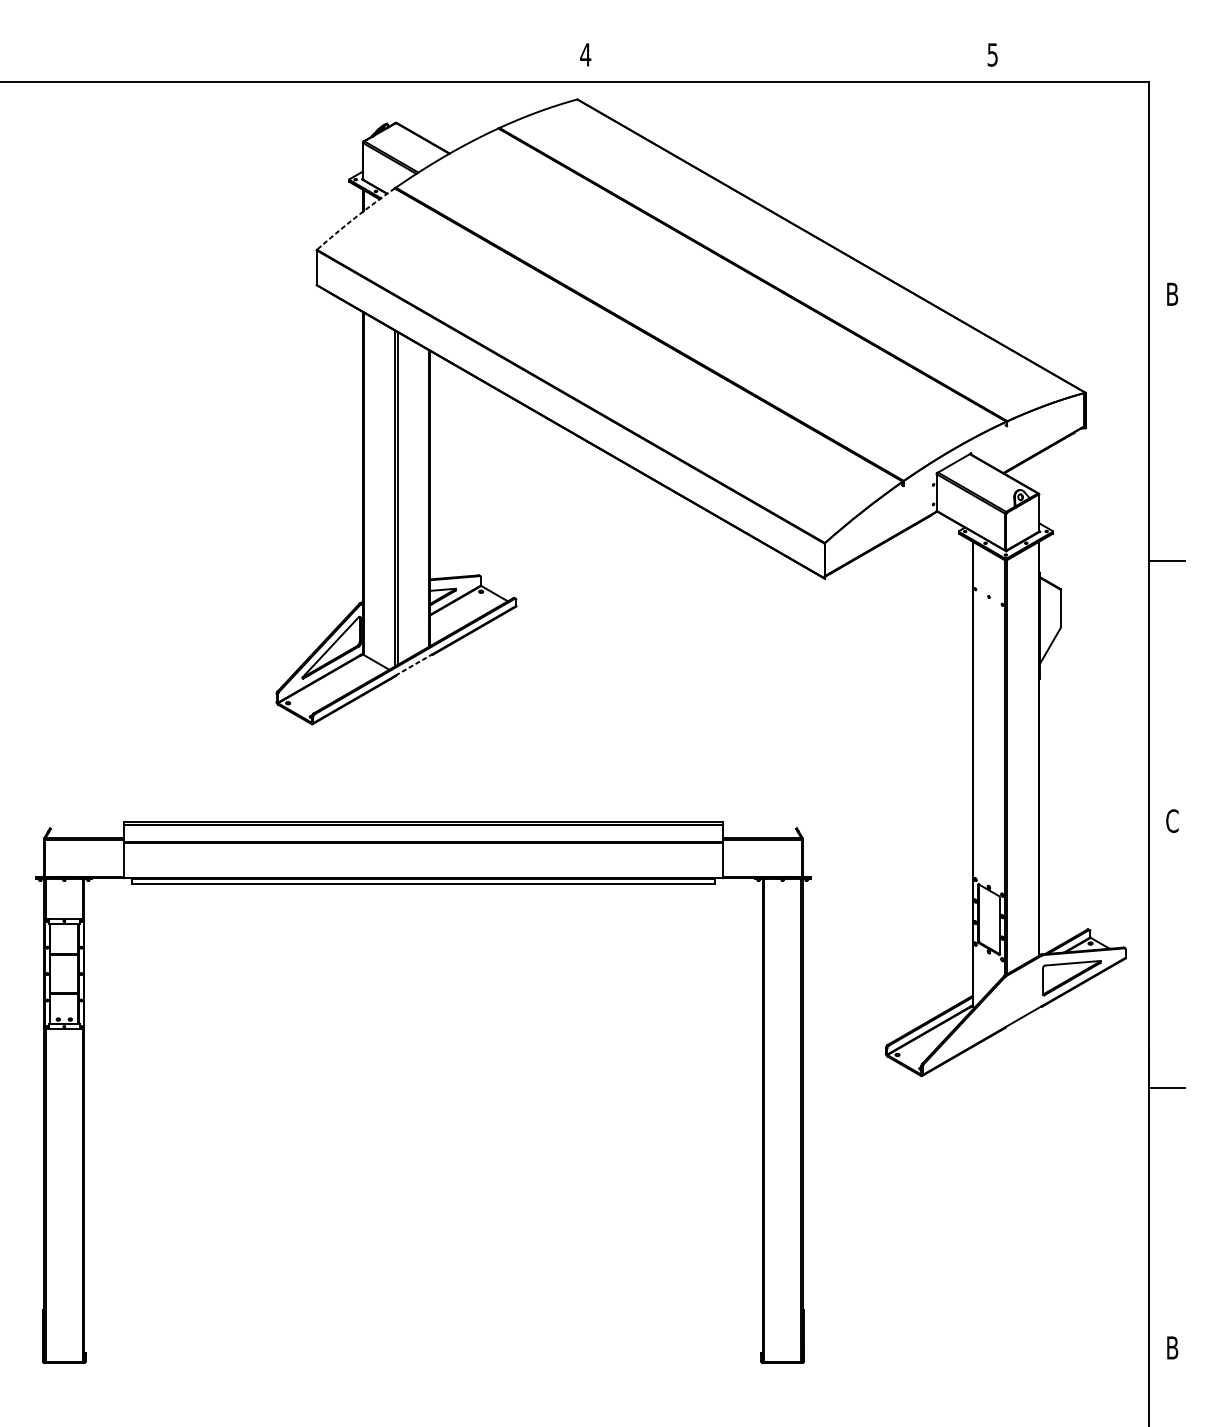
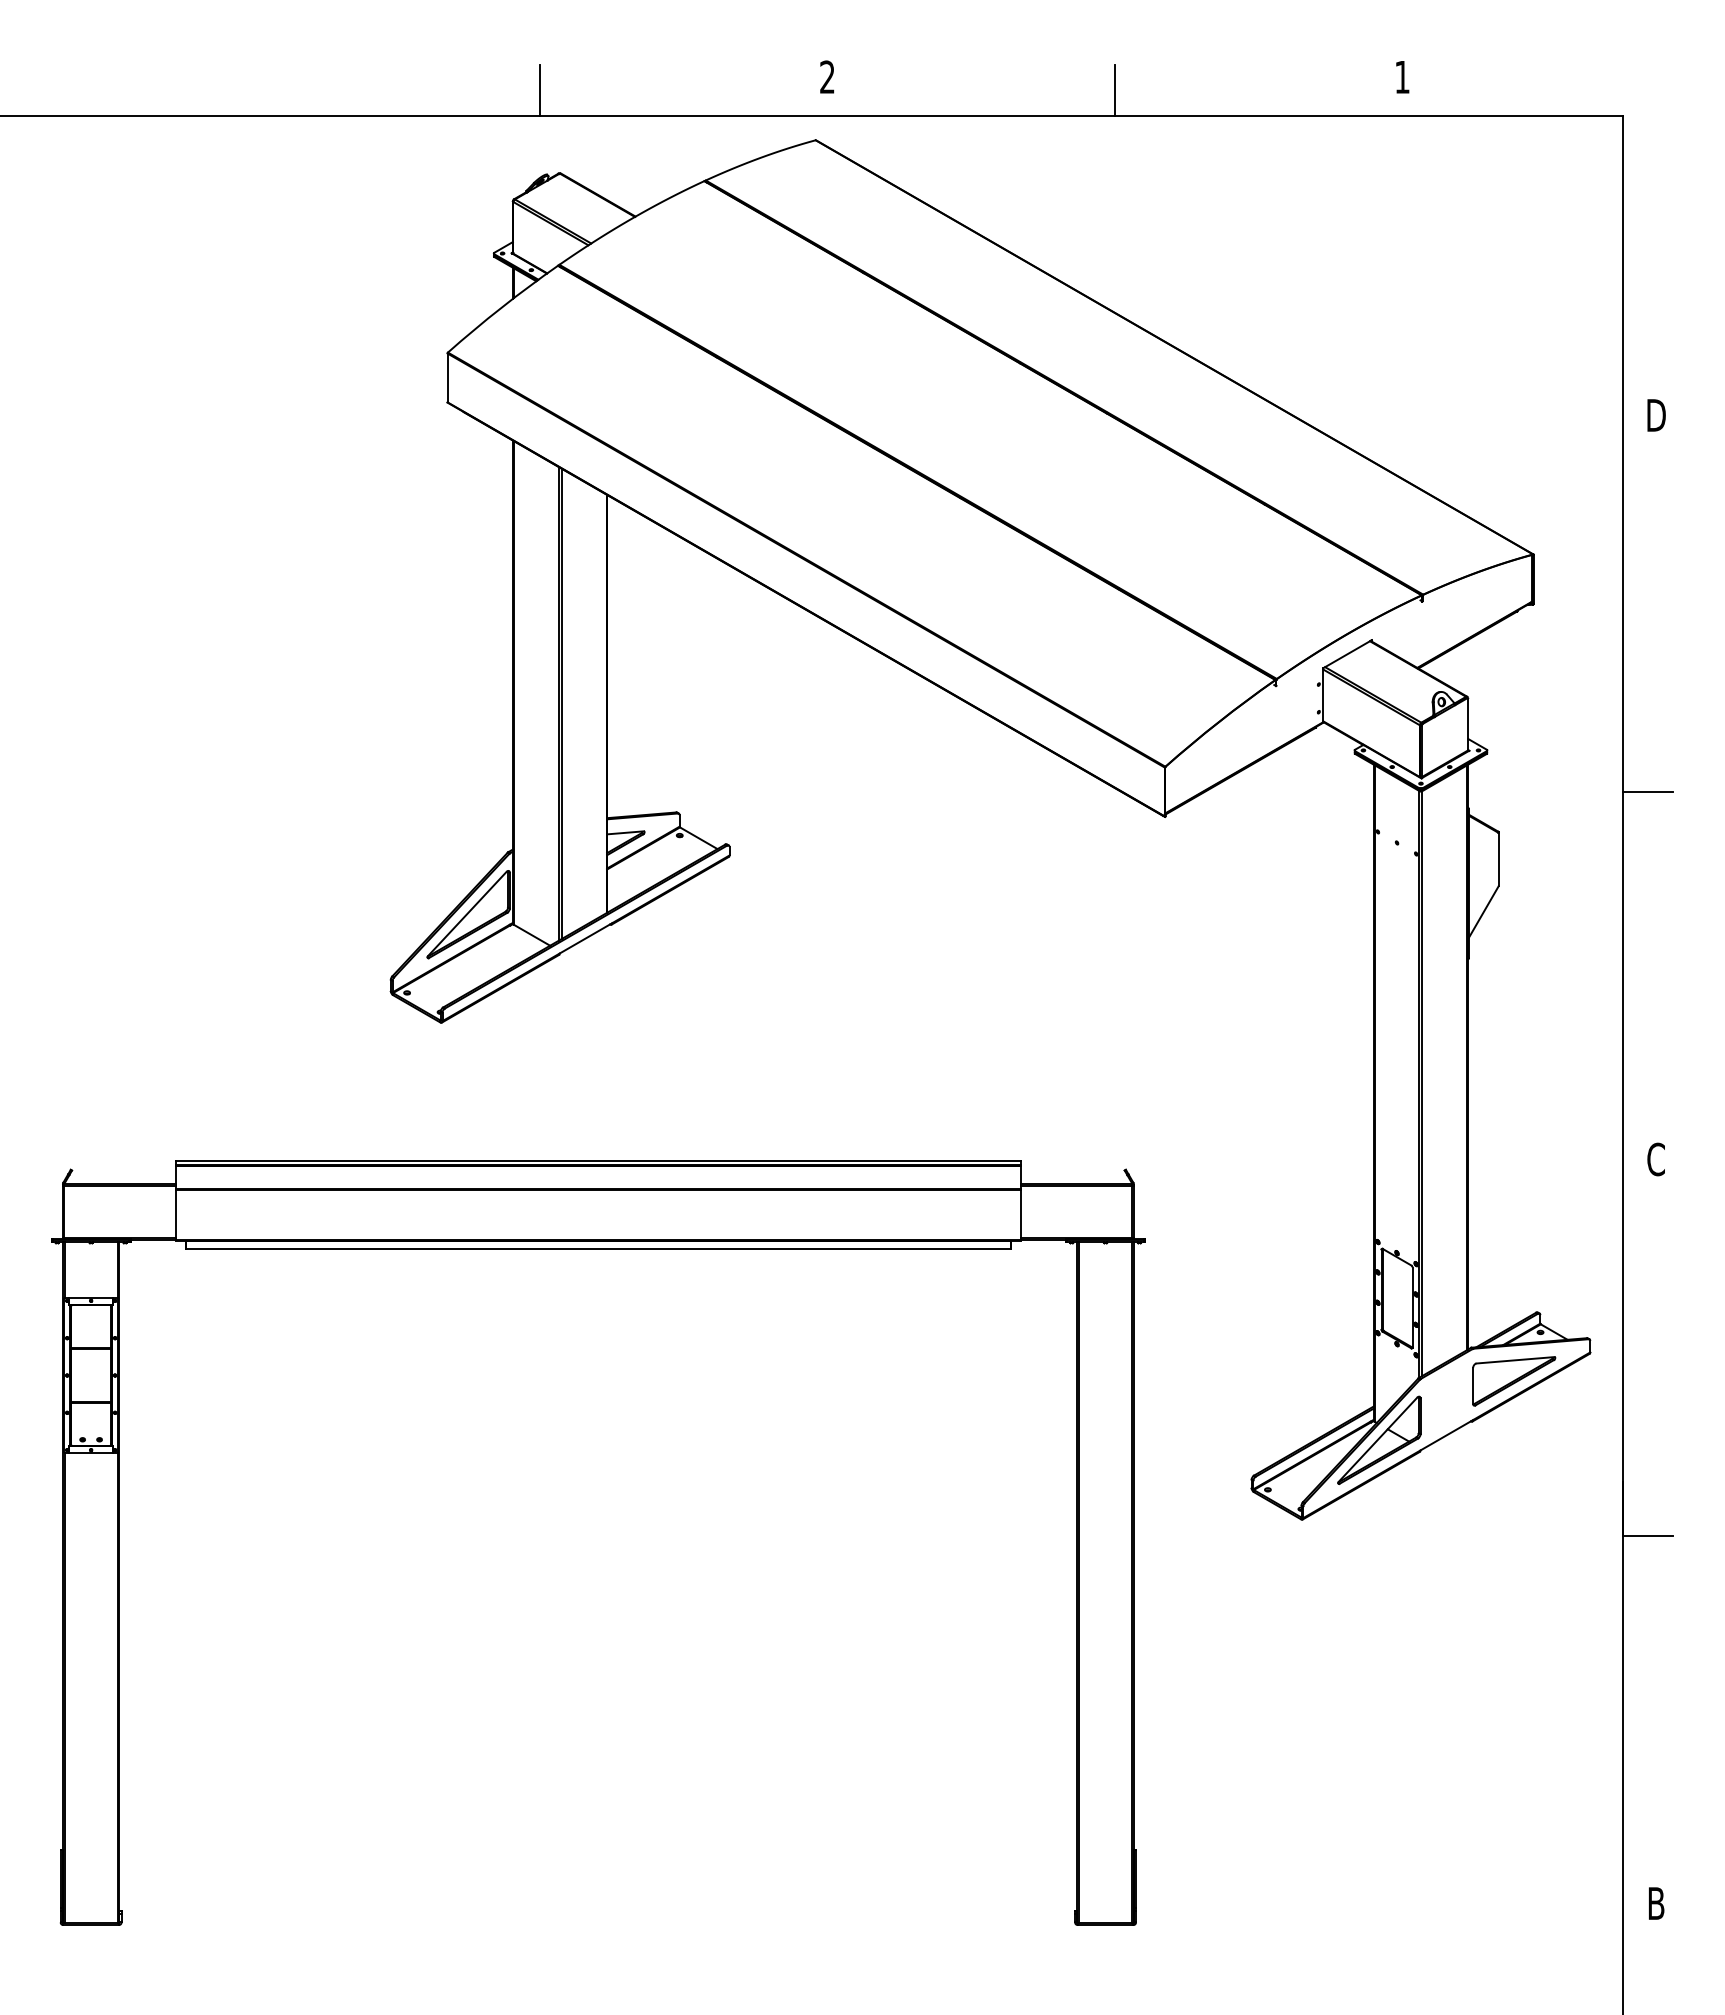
text: (585, 54) -> (827, 76), 4 -> 2
text: (992, 55) -> (1402, 77), 5 -> 1
line: (382, 63) -> (540, 89), added
line: (789, 63) -> (1115, 89), added
arc: (354, 217) -> (501, 307), dashed -> solid
text: (1172, 294) -> (1656, 415), B -> D
line: (414, 664) -> (585, 938), dashed -> solid
part: (976, 1019) -> (1379, 1439), added

